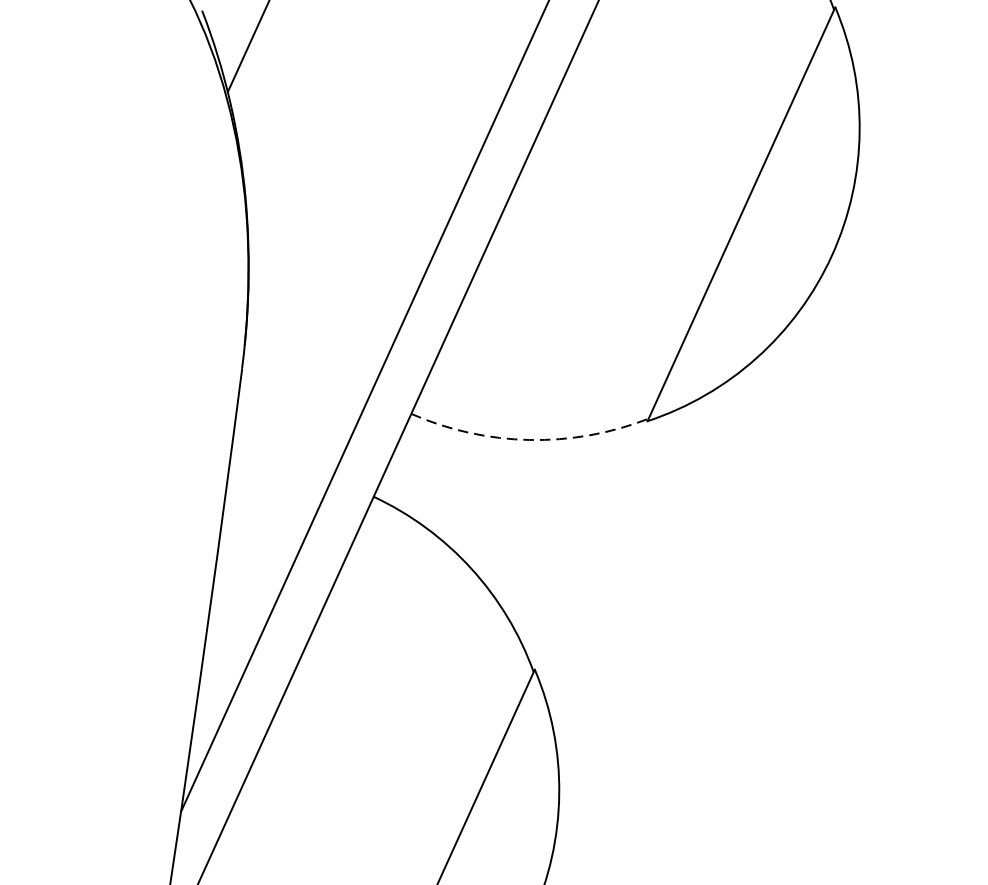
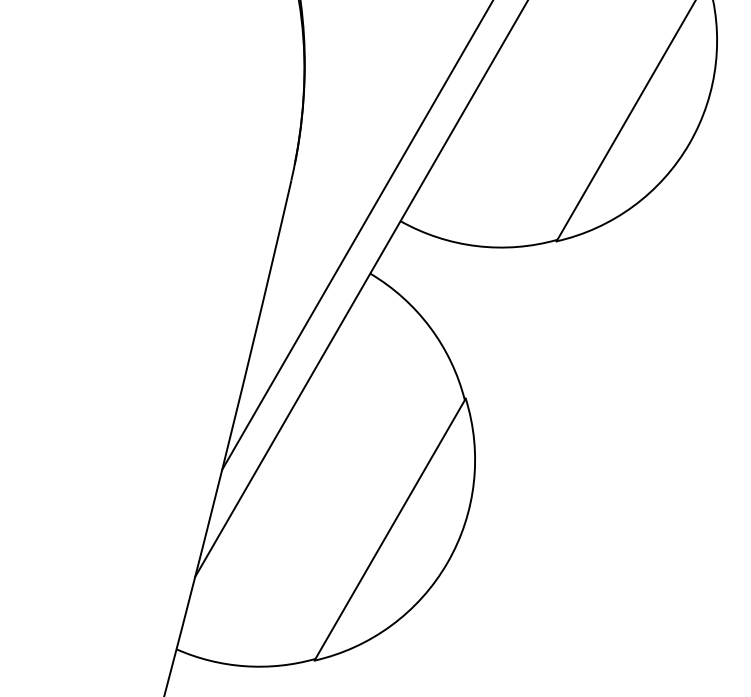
arc: (530, 440) -> (477, 246), dashed -> solid

